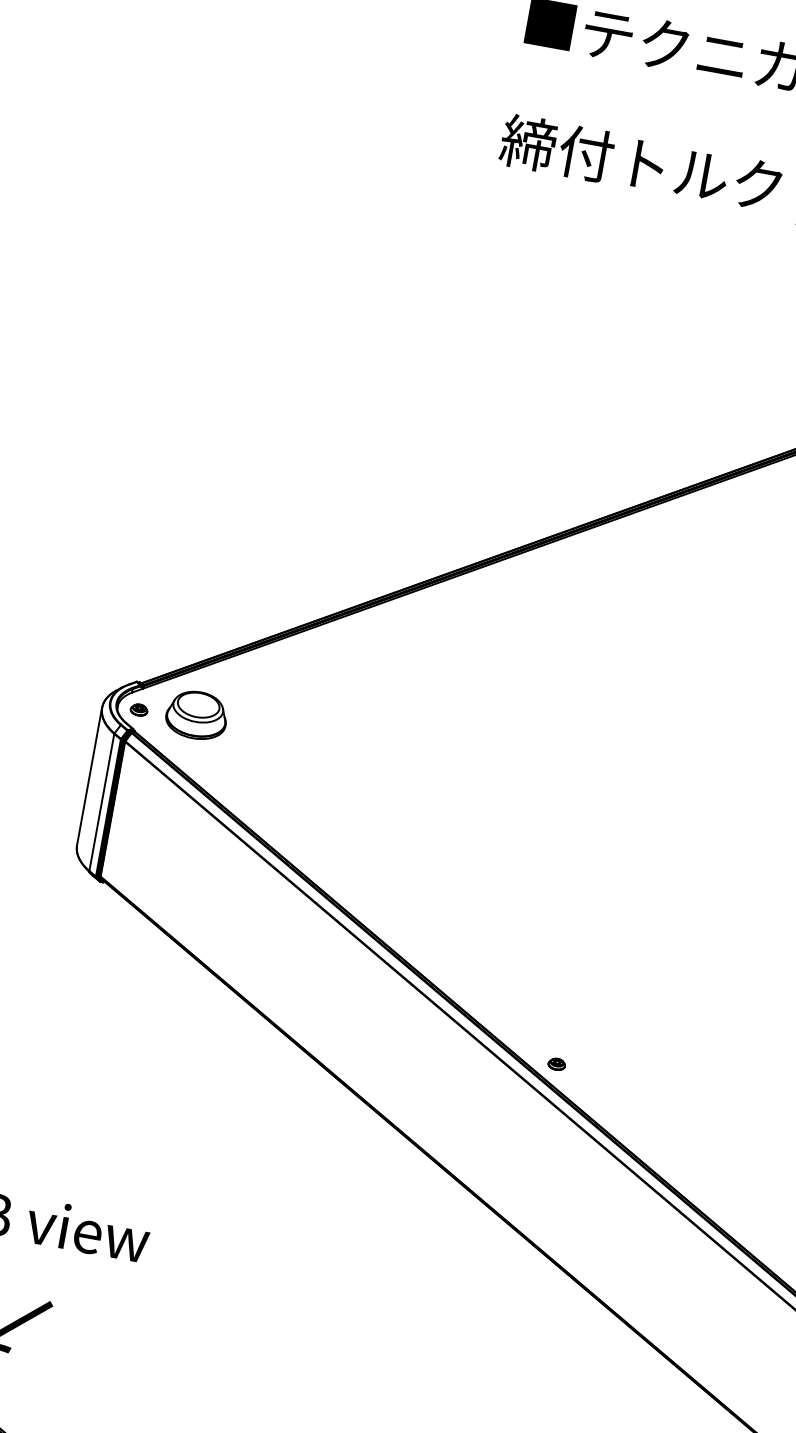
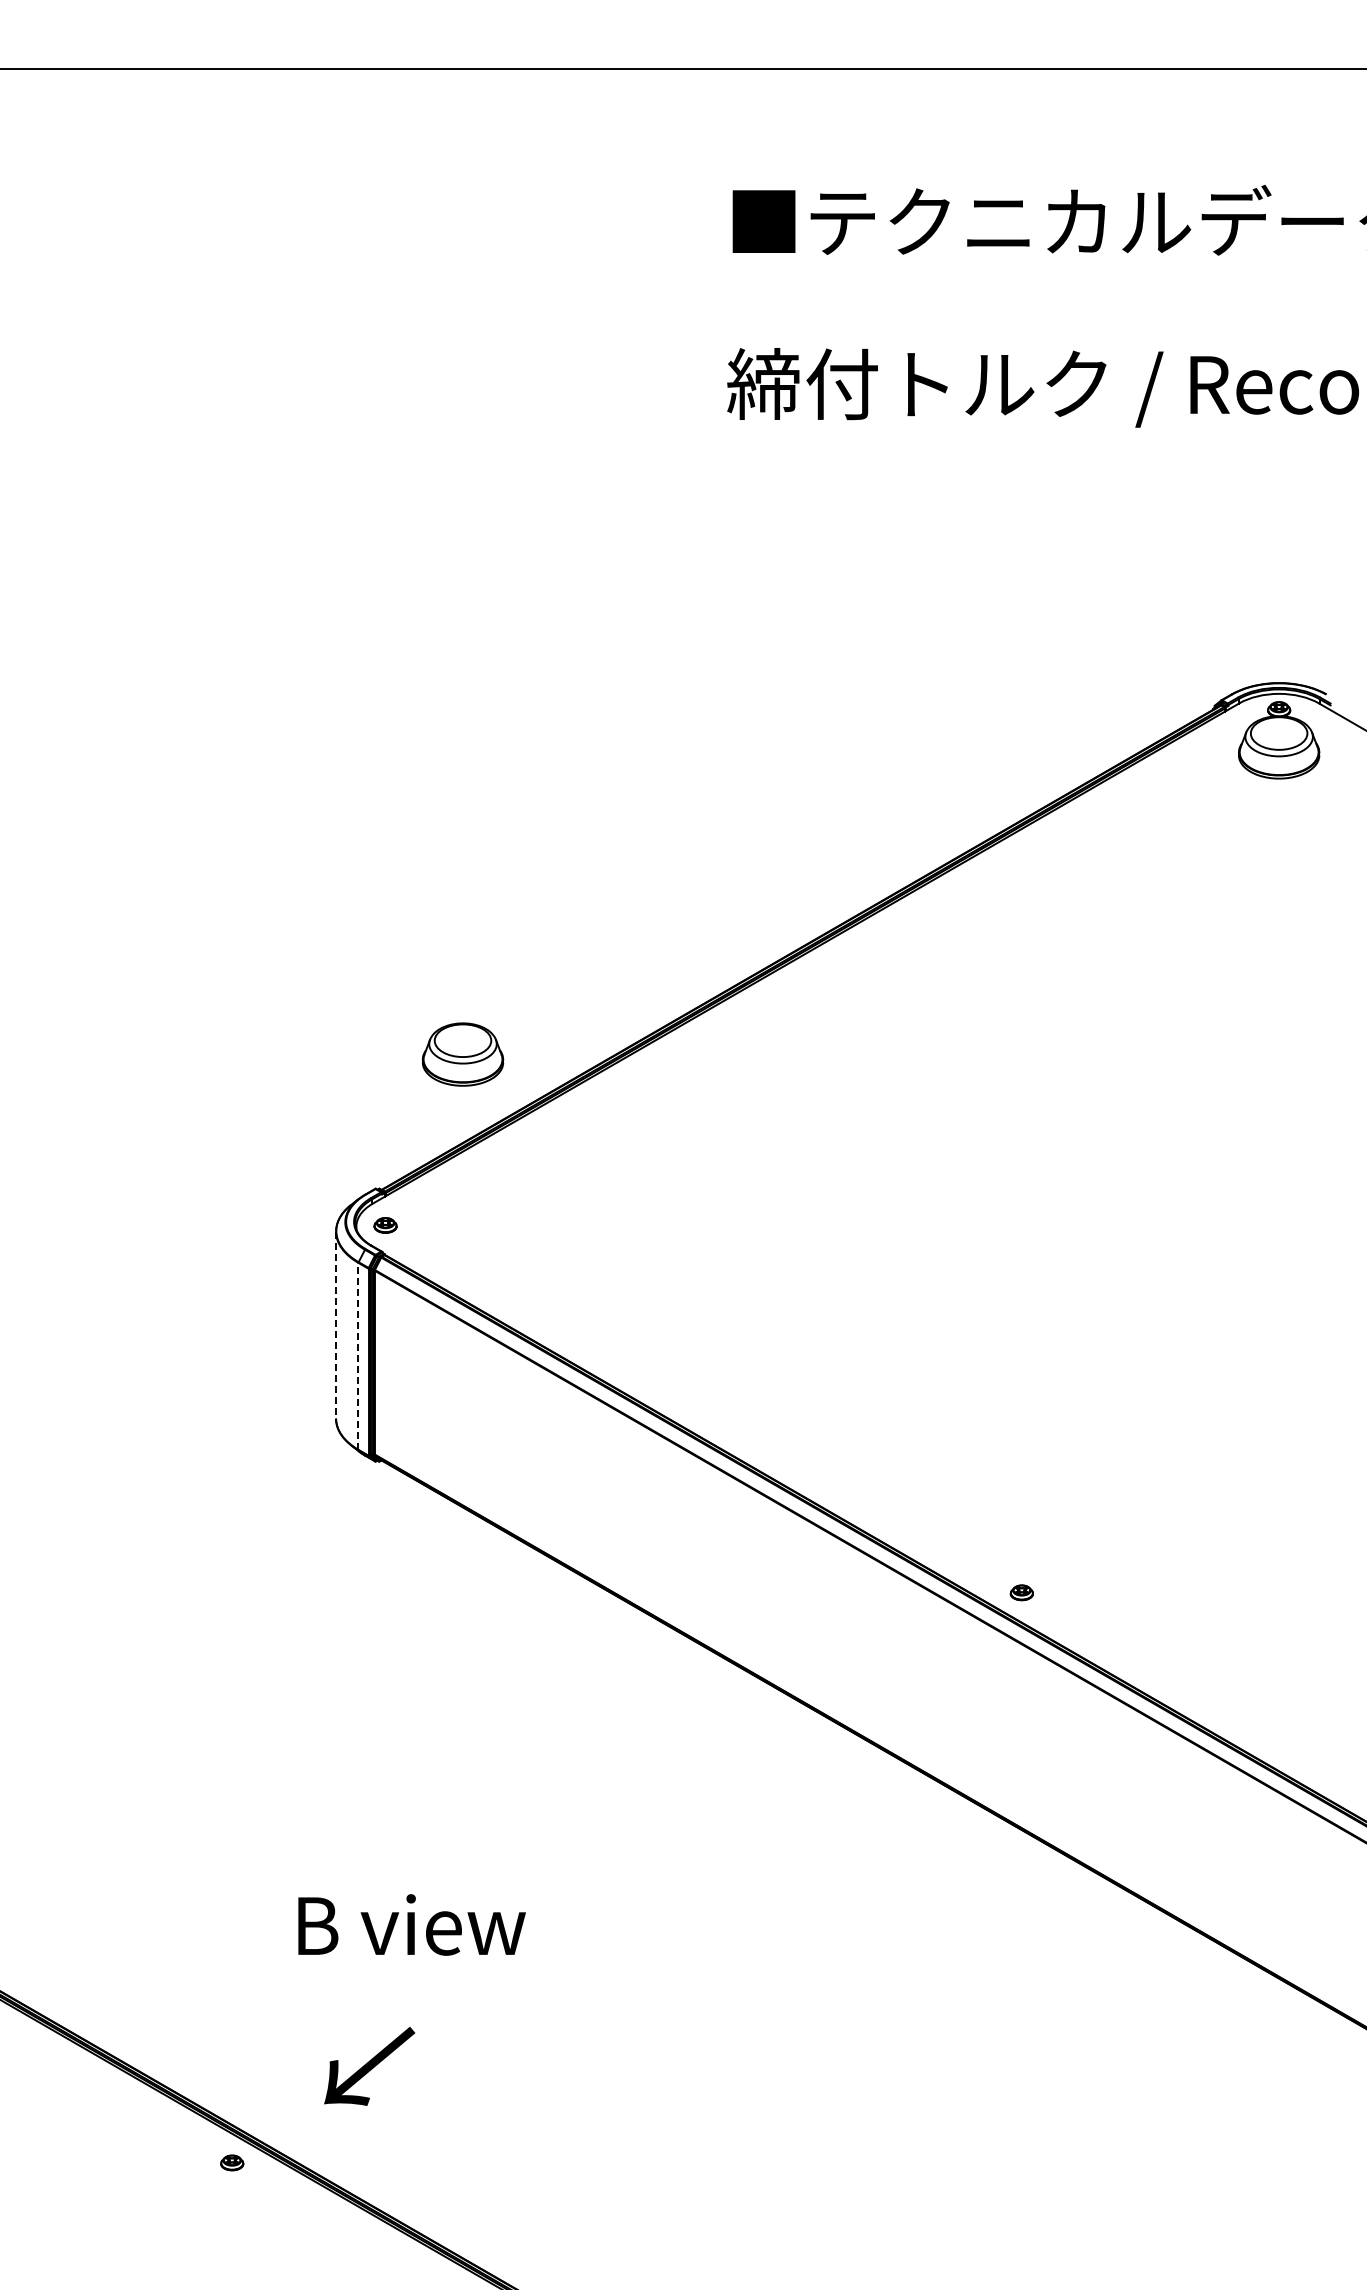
part: (196, 715) -> (462, 1054), moved
line: (89, 776) -> (336, 1325), solid -> dashed
line: (101, 801) -> (358, 1355), solid -> dashed

